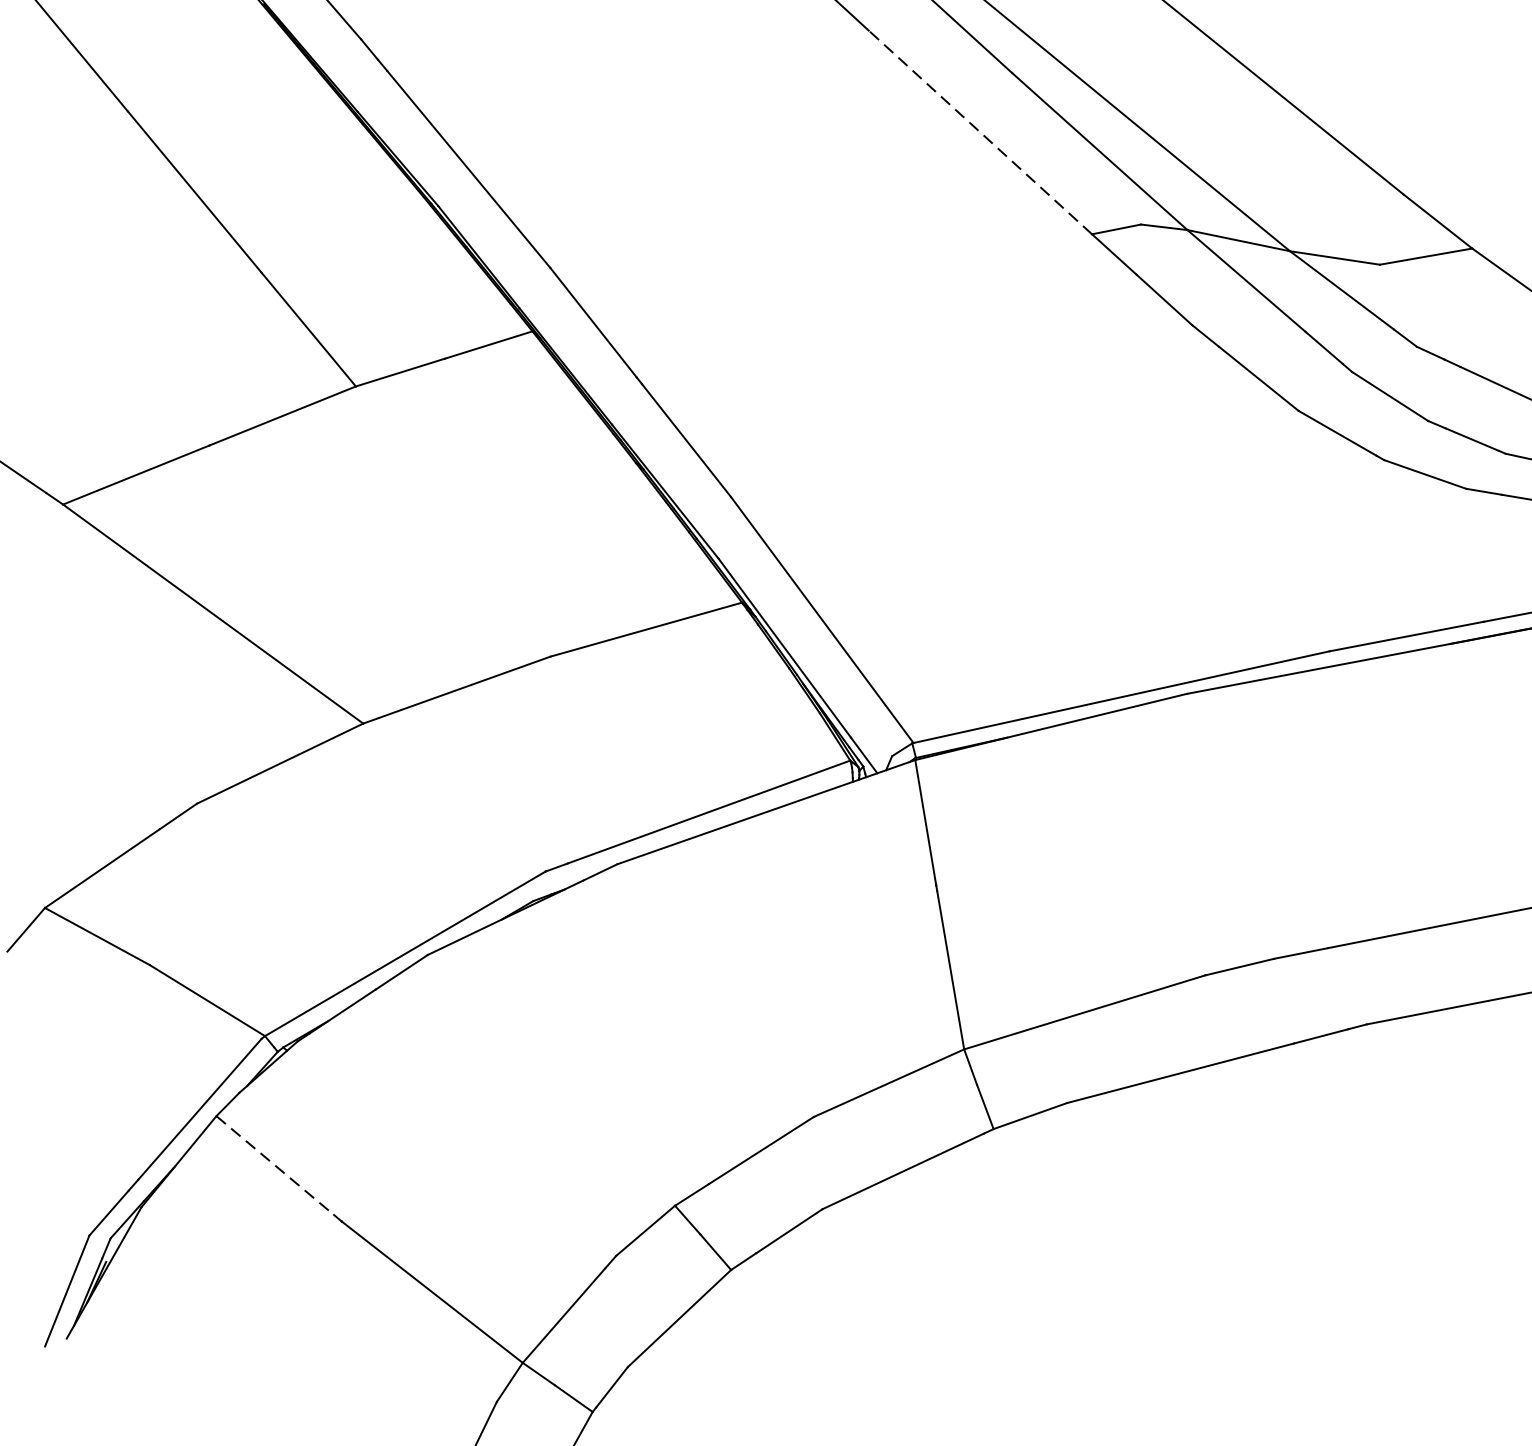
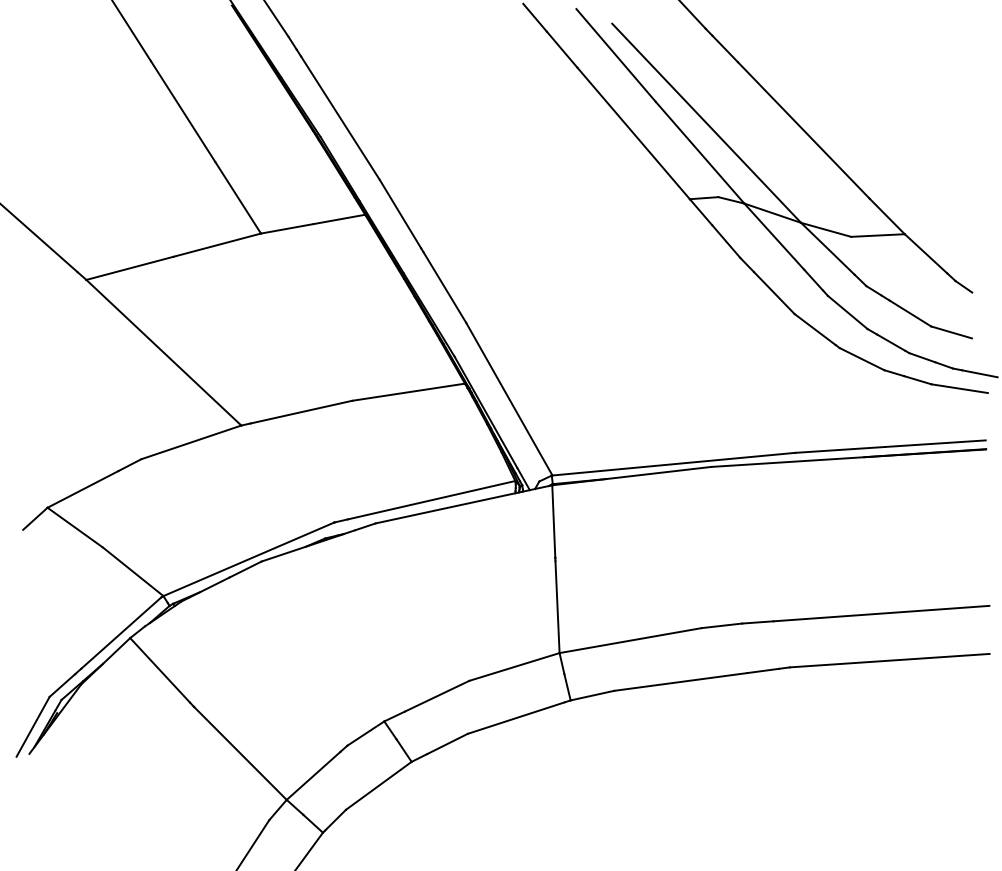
line: (980, 132) -> (633, 133), dashed -> solid
line: (275, 1165) -> (160, 670), dashed -> solid

